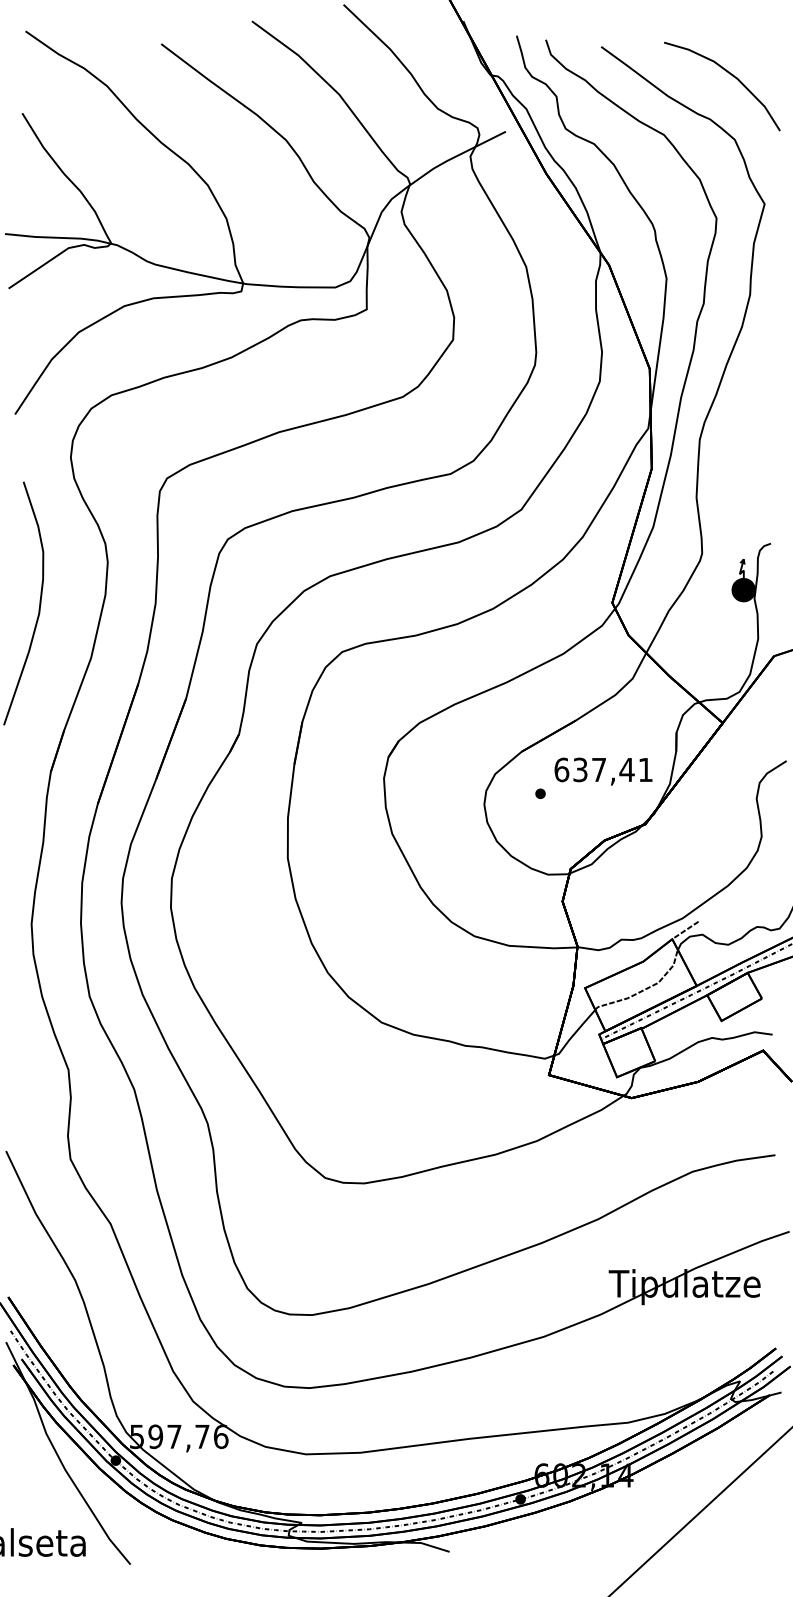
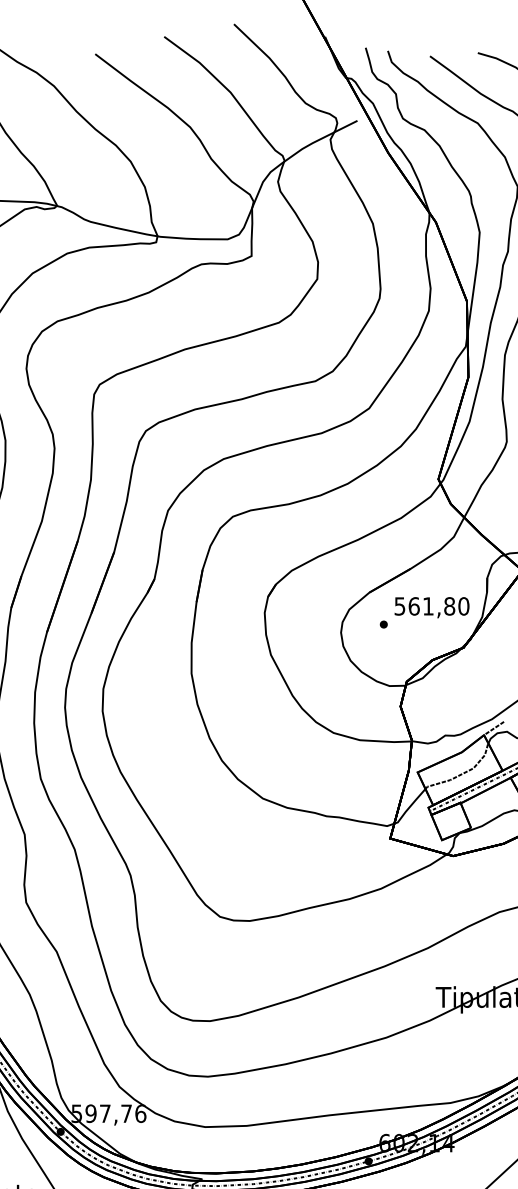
text: (603, 769) -> (431, 606), 637,41 -> 561,80

